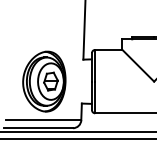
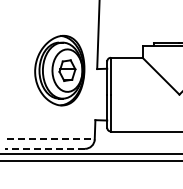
part: (44, 81) -> (59, 70), moved
line: (44, 120) -> (51, 139), solid -> dashed
line: (38, 127) -> (44, 148), solid -> dashed

